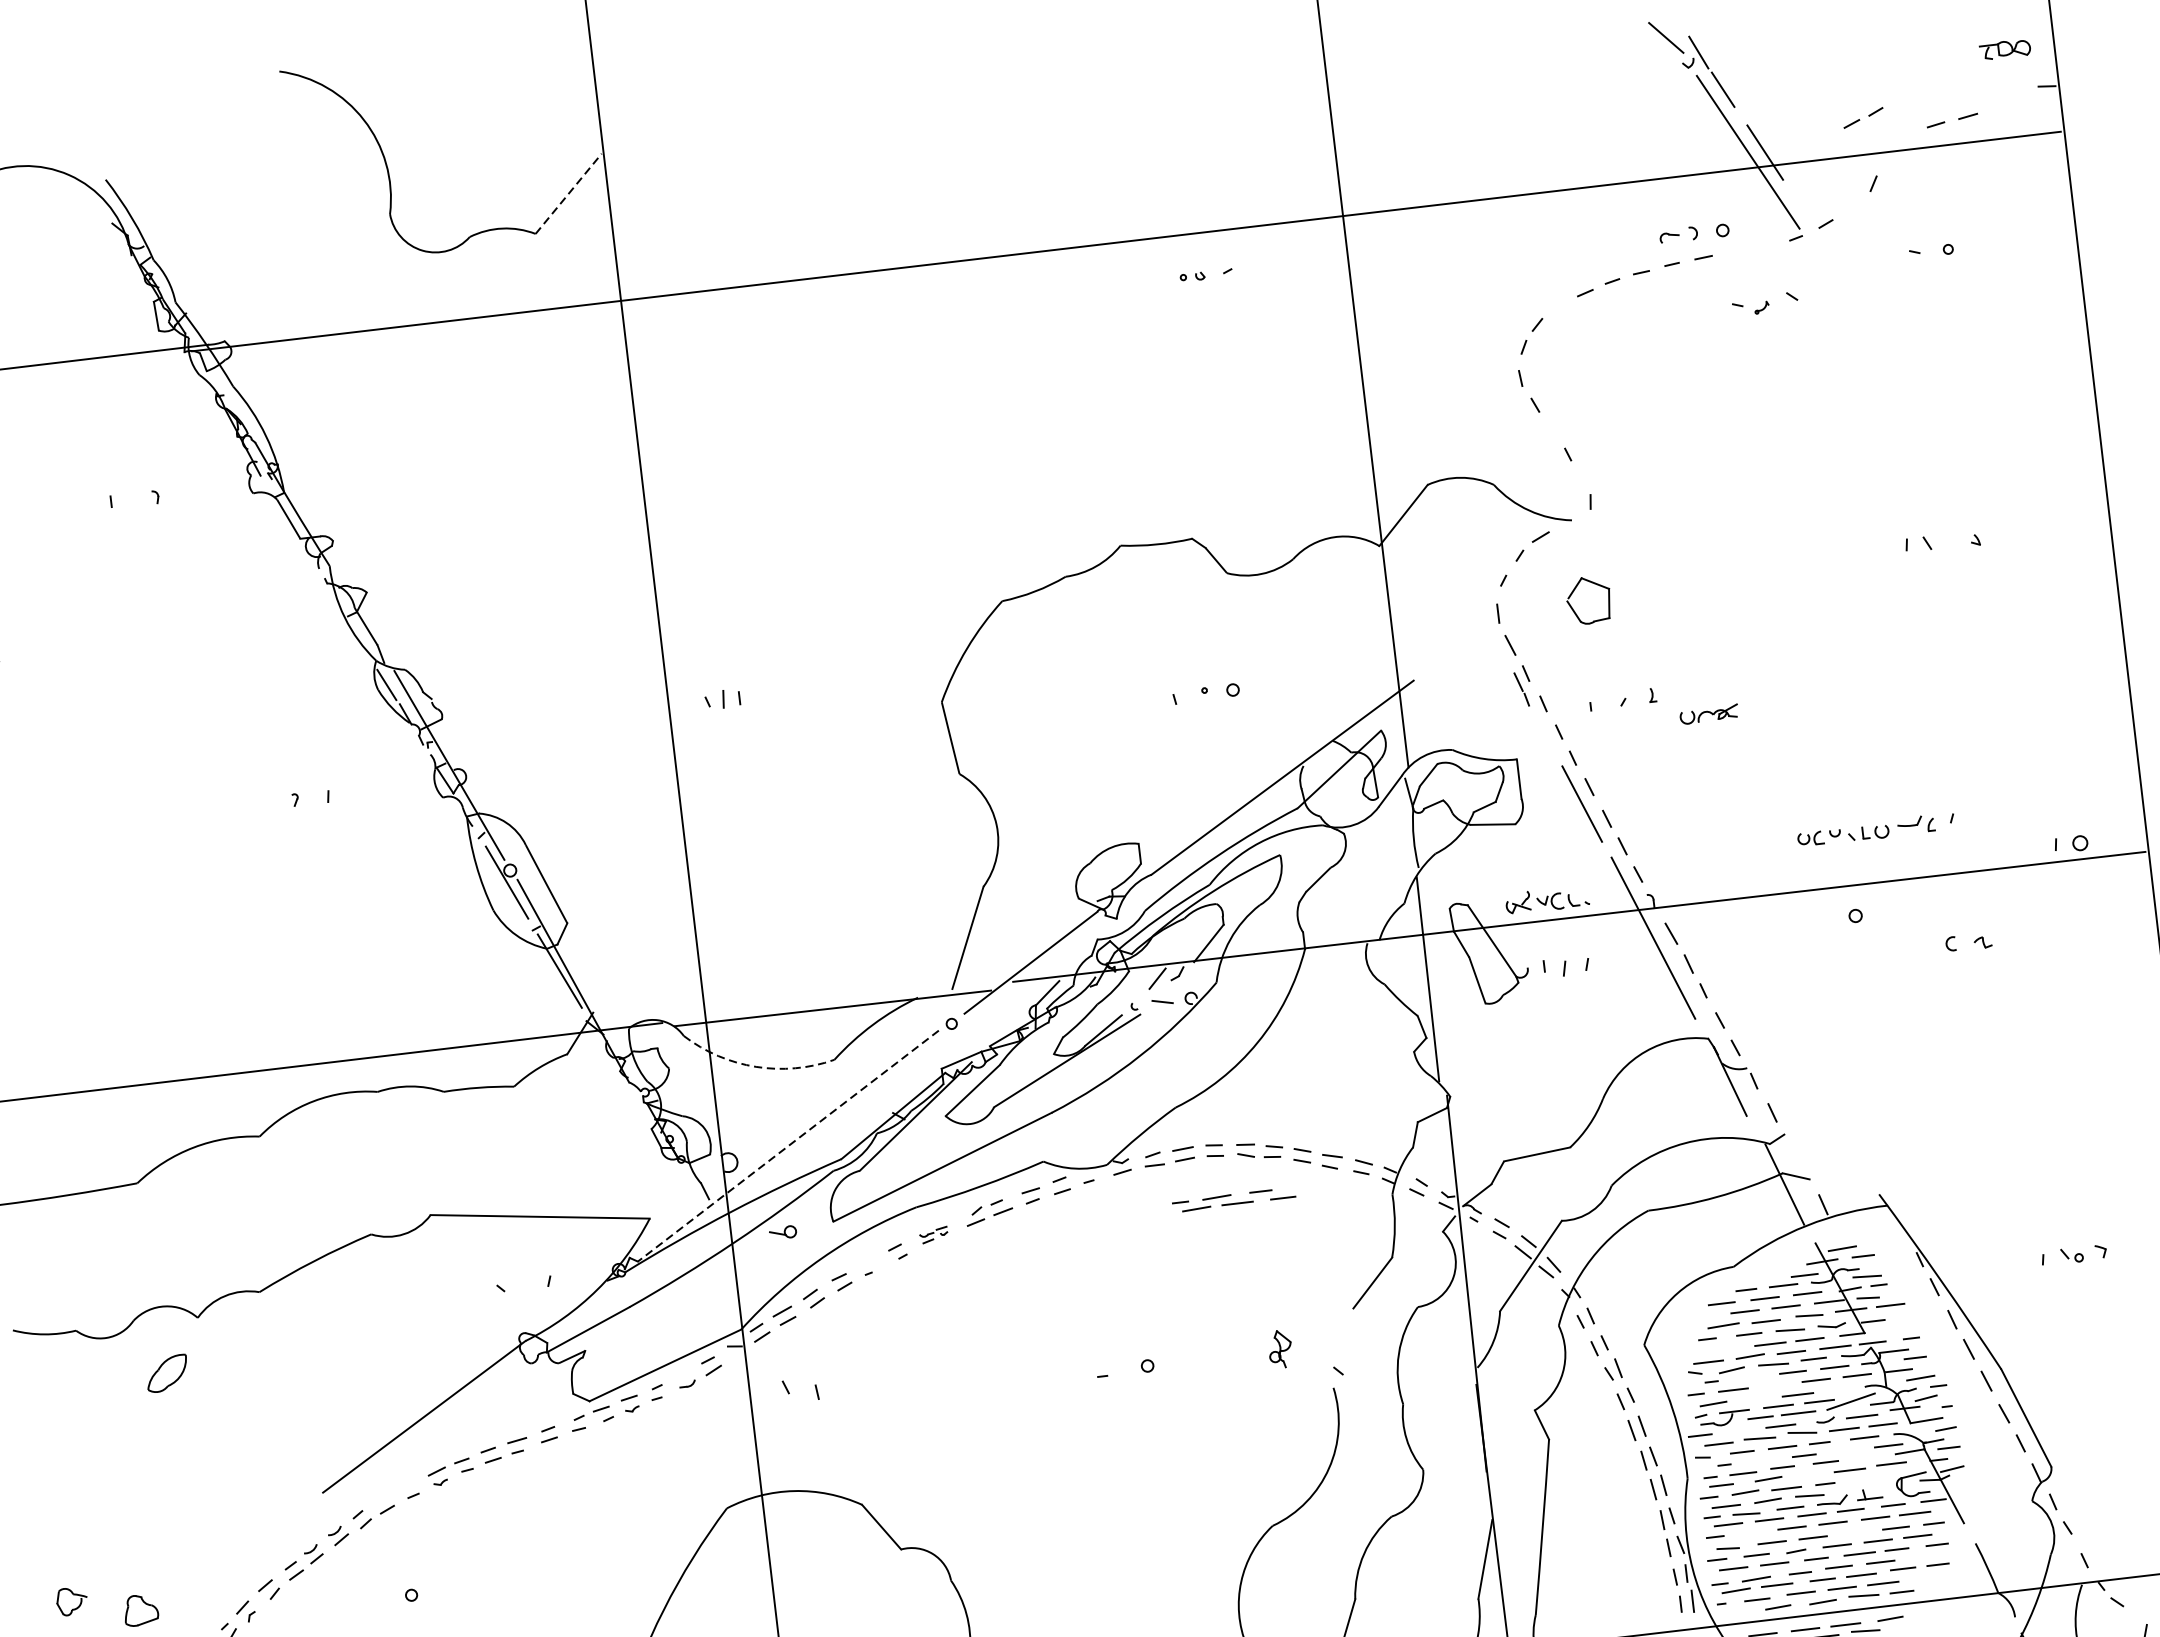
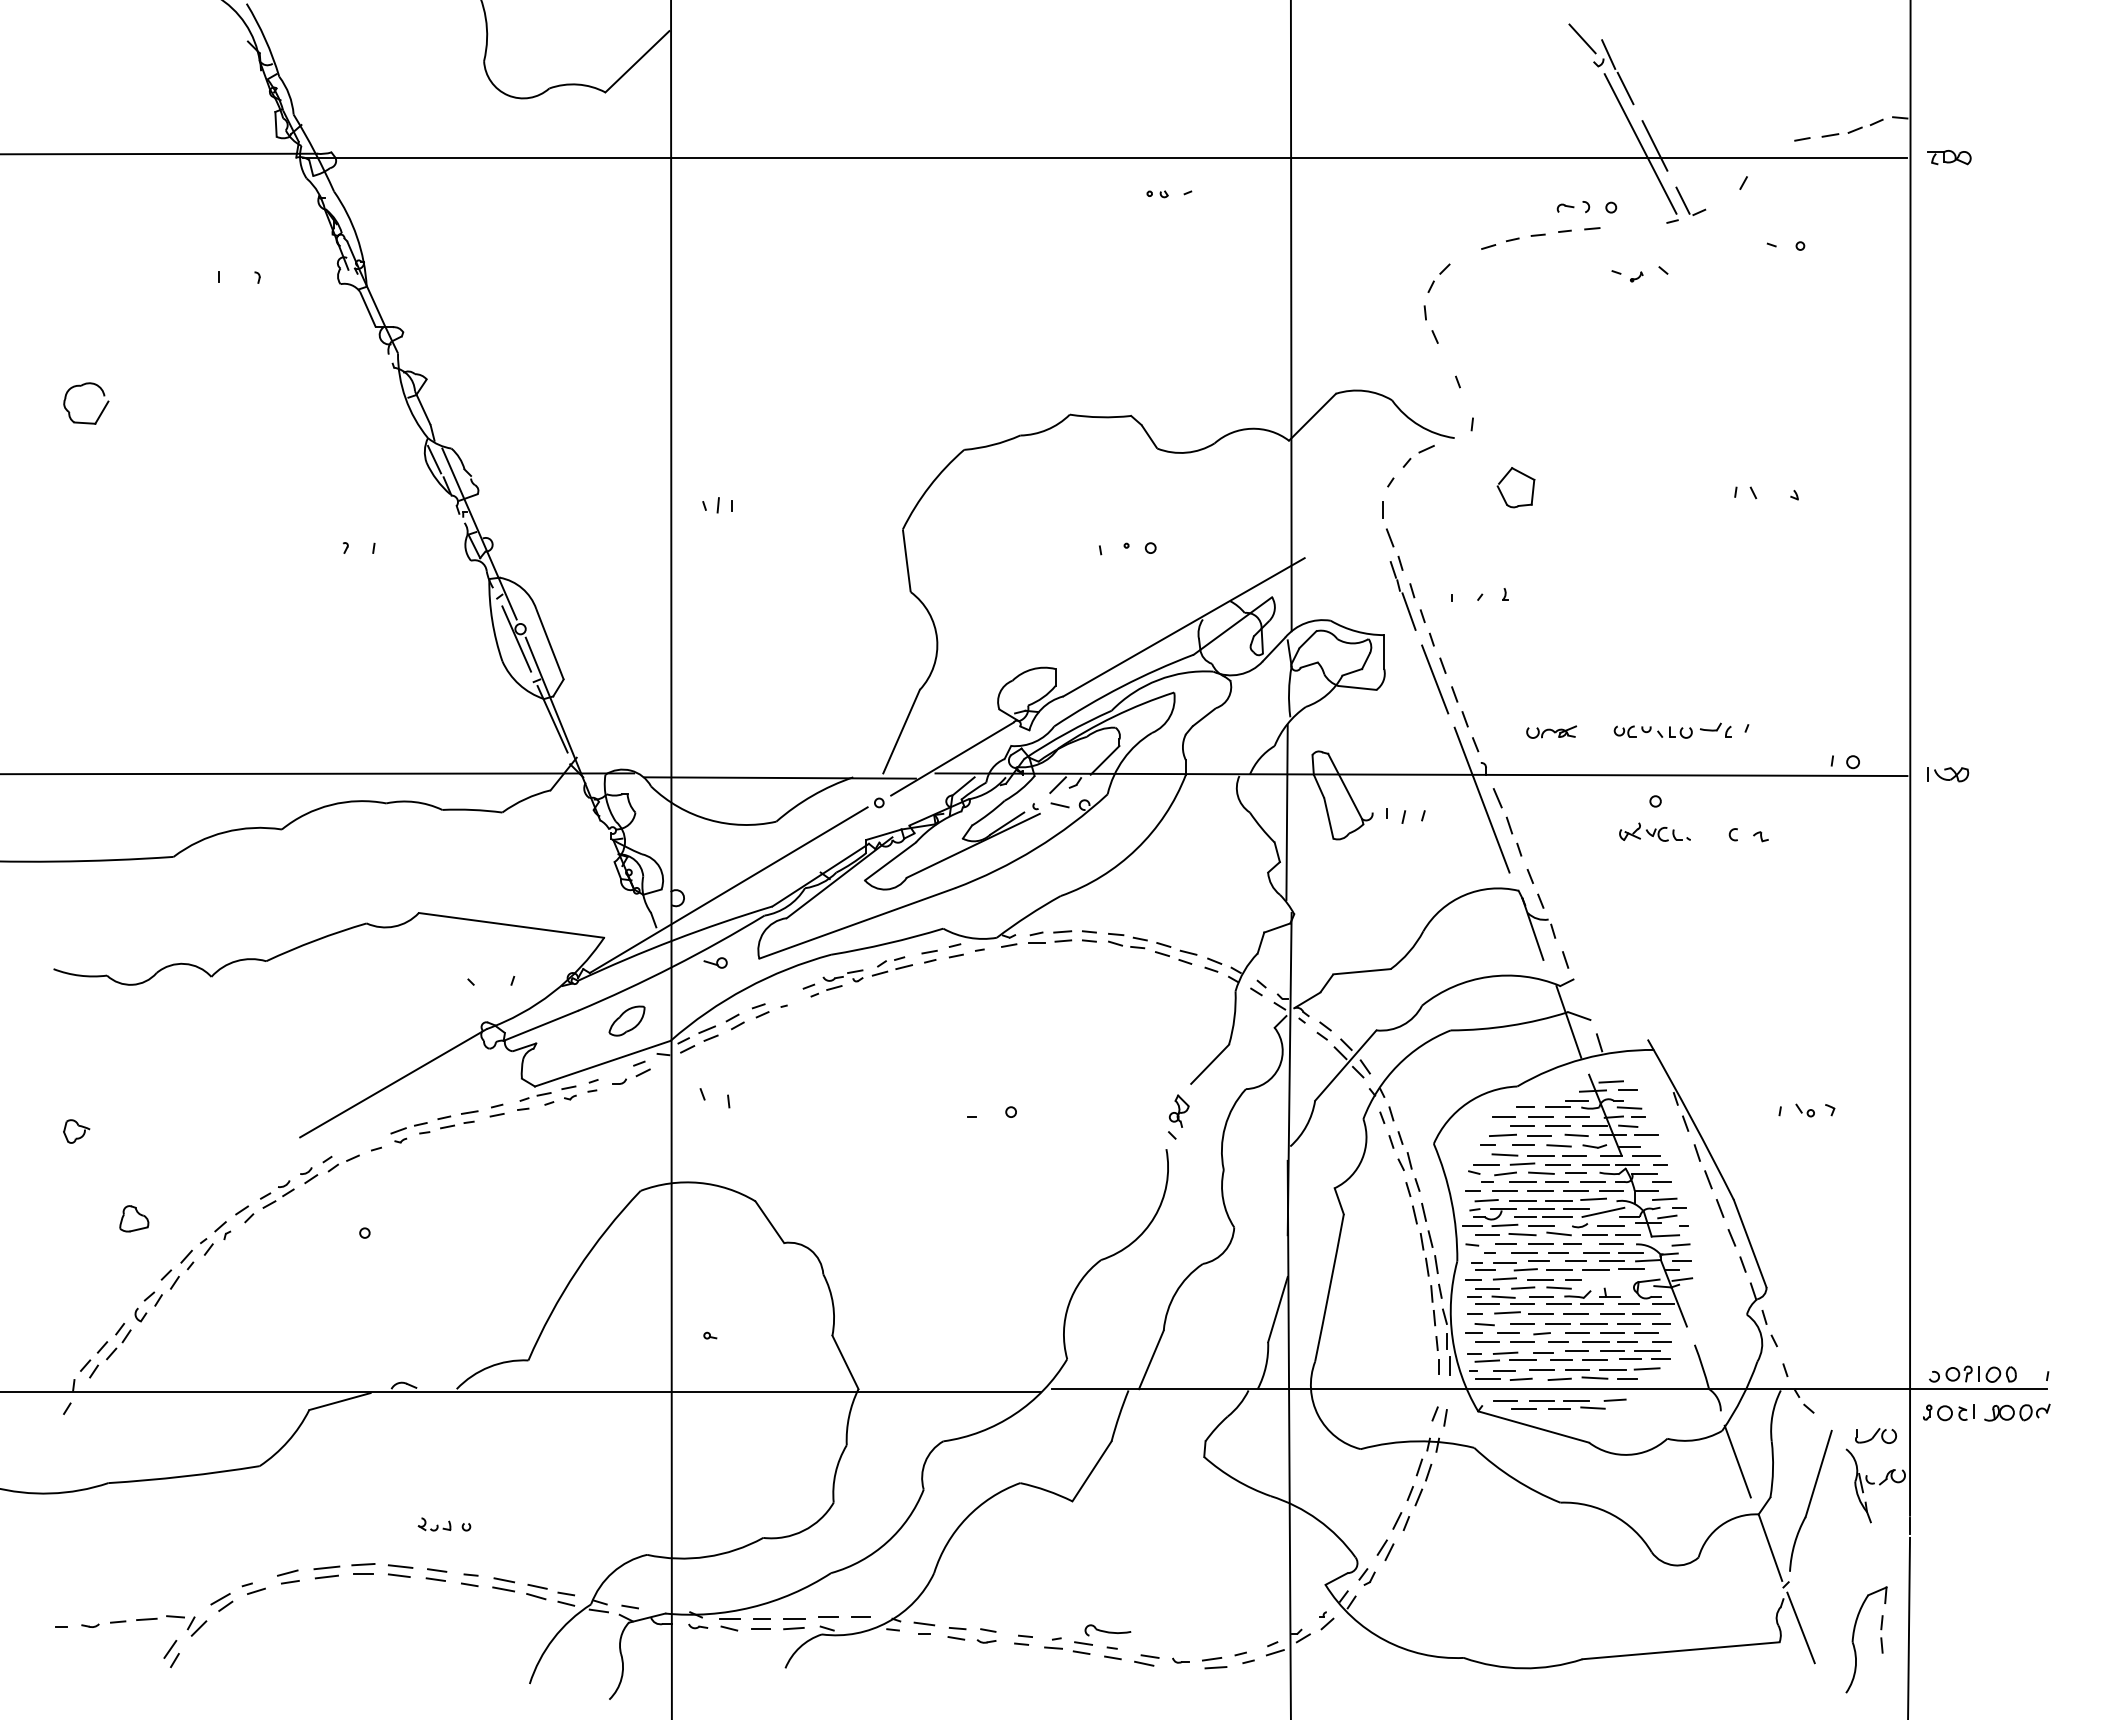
part: (2005, 49) -> (1949, 157), moved
part: (1863, 117) -> (1865, 125), moved
line: (568, 193) -> (637, 61), dashed -> solid
line: (1804, 212) -> (1682, 200), added
part: (1588, 600) -> (1515, 487), moved
part: (1708, 713) -> (1551, 731), moved
line: (1541, 728) -> (1408, 611), added
part: (1546, 899) -> (1654, 831), moved
arc: (756, 1066) -> (709, 819), dashed -> solid
line: (788, 1146) -> (728, 890), dashed -> solid
part: (1233, 1199) -> (1100, 979), removed
part: (933, 1234) -> (842, 979), size x1.67
line: (1893, 1329) -> (1646, 1155), added
line: (1727, 1347) -> (1504, 1154), added
part: (1279, 1348) -> (1178, 1110), moved
part: (166, 1373) -> (626, 1020), moved
line: (1752, 1376) -> (1522, 1181), added
line: (1773, 1384) -> (1539, 1190), added
line: (1837, 1388) -> (1593, 1199), added
line: (1755, 1400) -> (1522, 1201), added
line: (1737, 1430) -> (1504, 1225), added
line: (1847, 1450) -> (1595, 1253), added
line: (1867, 1457) -> (1611, 1261), added
line: (1764, 1460) -> (1524, 1253), added
line: (1807, 1475) -> (1559, 1270), added
line: (1753, 1531) -> (1507, 1312), added
line: (1855, 1532) -> (1594, 1323), added
line: (1920, 1557) -> (1646, 1351), added
line: (1922, 1577) -> (1646, 1368), added
part: (71, 1601) -> (76, 1131), moved
line: (1738, 1611) -> (1487, 1378), added

